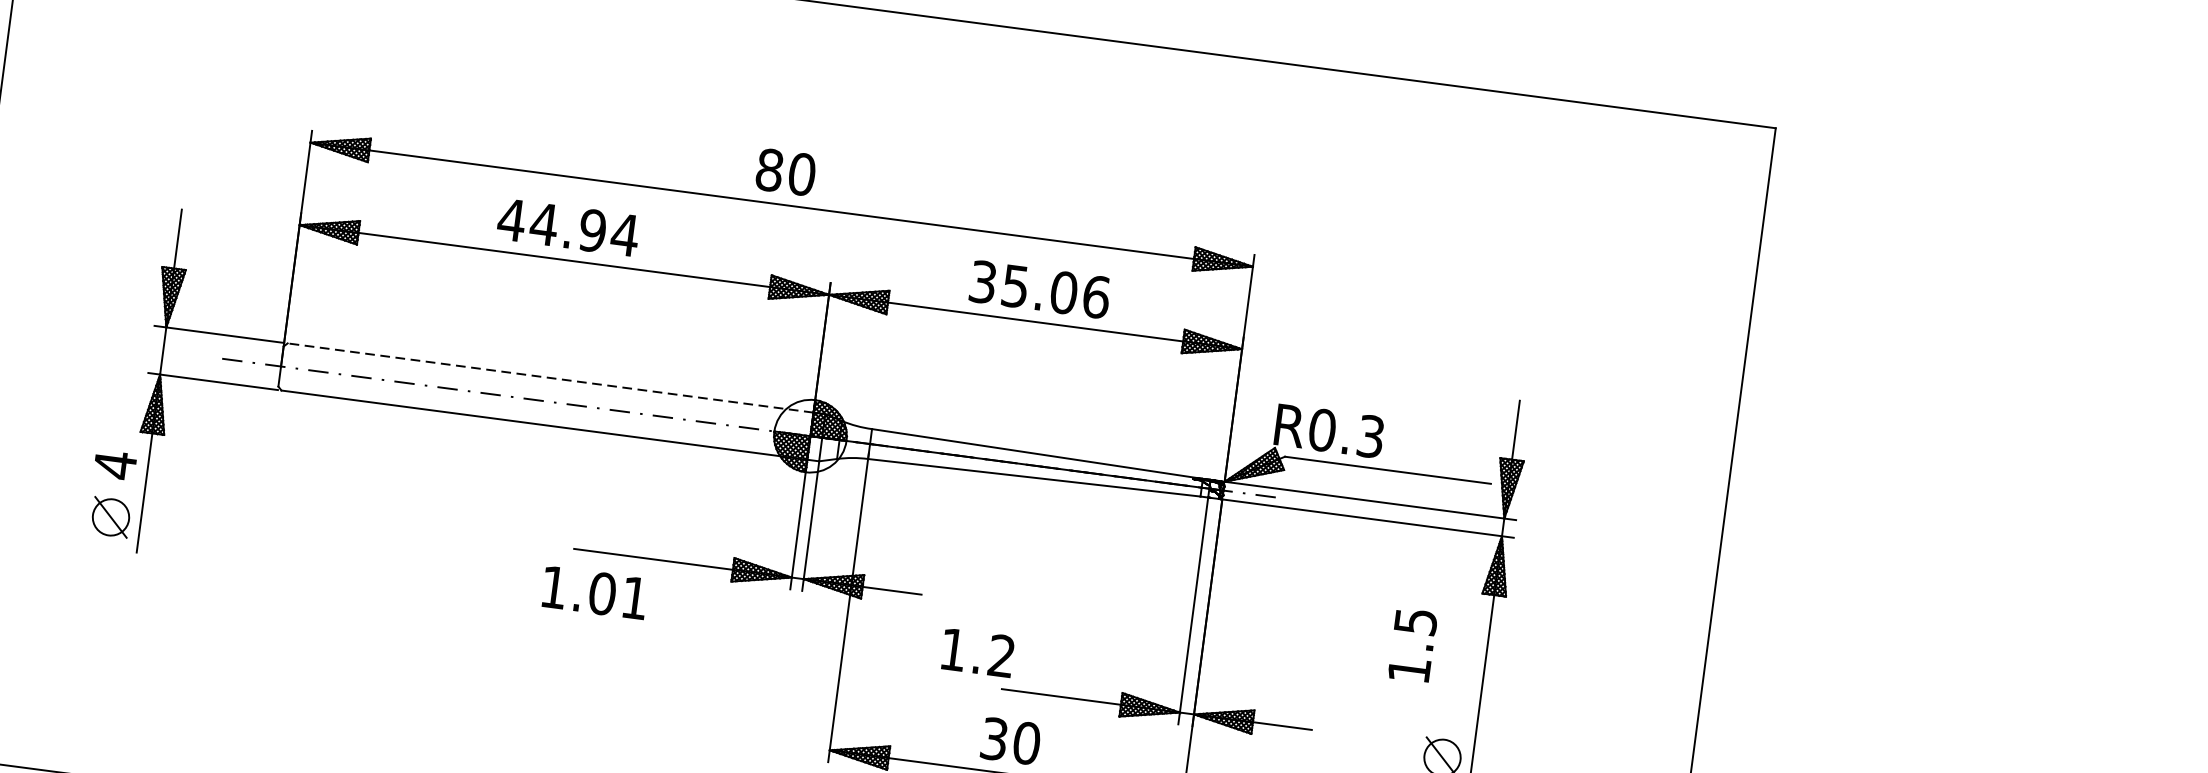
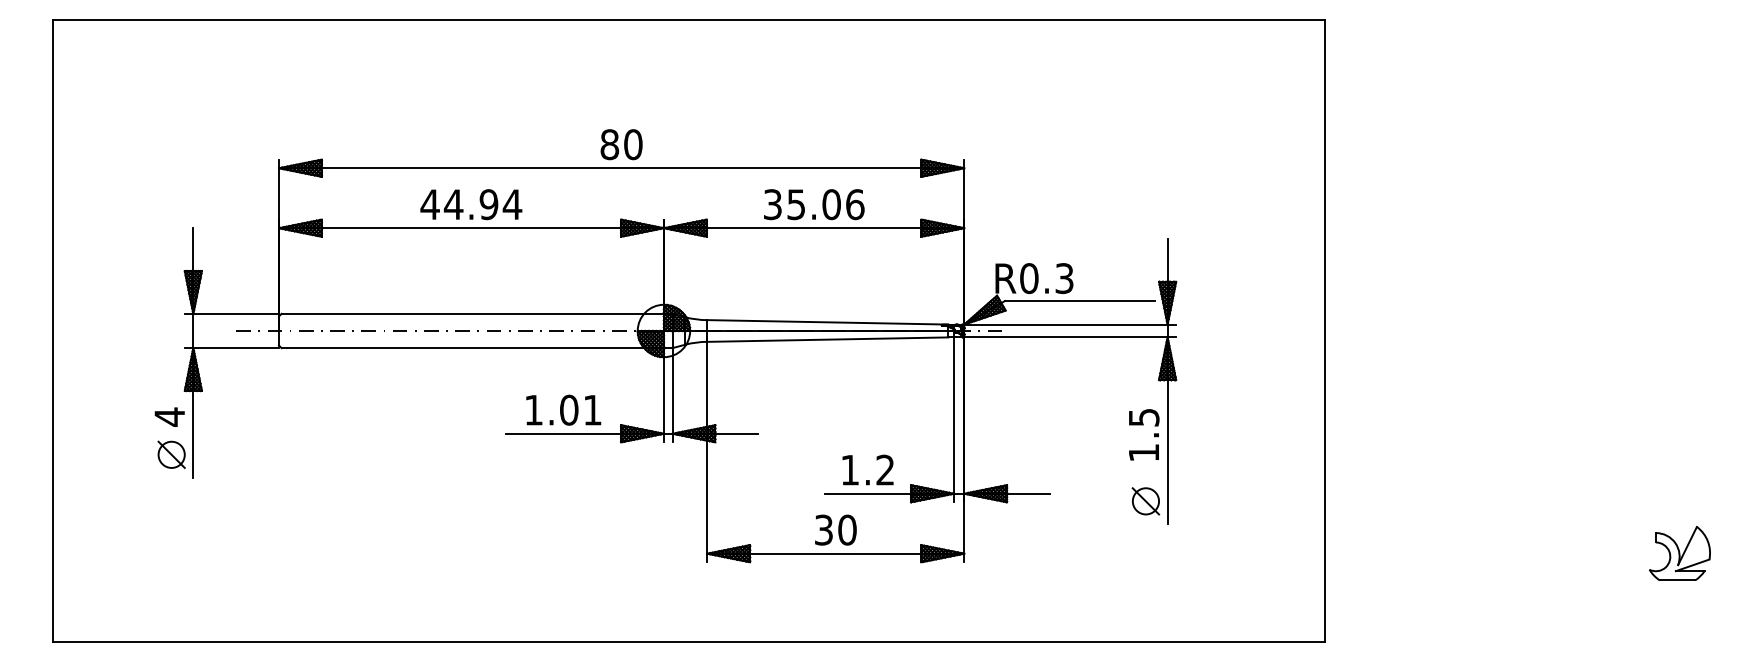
line: (550, 377) -> (472, 313), dashed -> solid
text: (594, 591) -> (563, 409), moved
text: (1413, 645) -> (1144, 434), moved
text: (977, 651) -> (867, 469), moved

